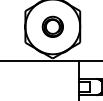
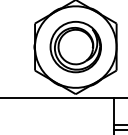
part: (52, 26) -> (75, 46), size x1.67

